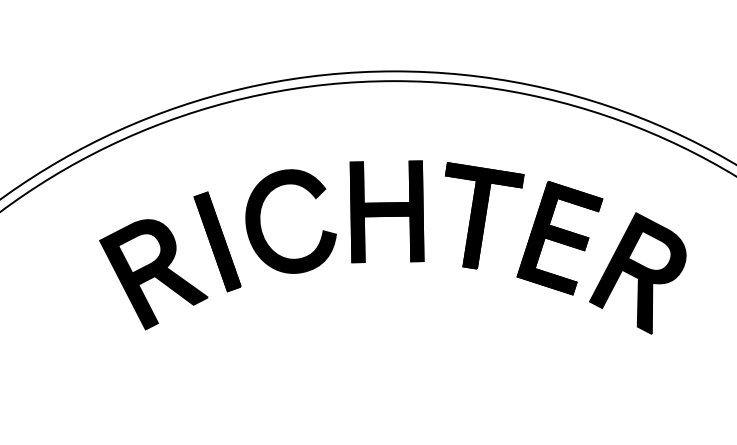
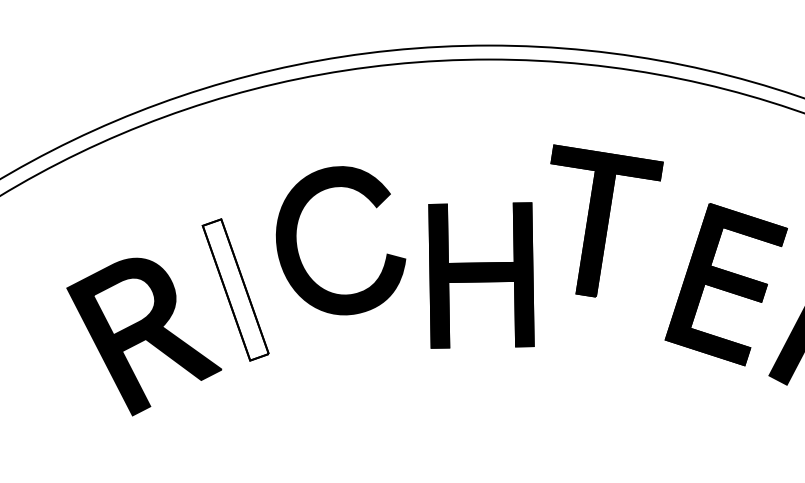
part: (386, 211) -> (480, 275), moved
part: (484, 215) -> (606, 220), moved
part: (261, 227) -> (298, 249), moved
fill: (217, 241) -> (235, 289), removed

